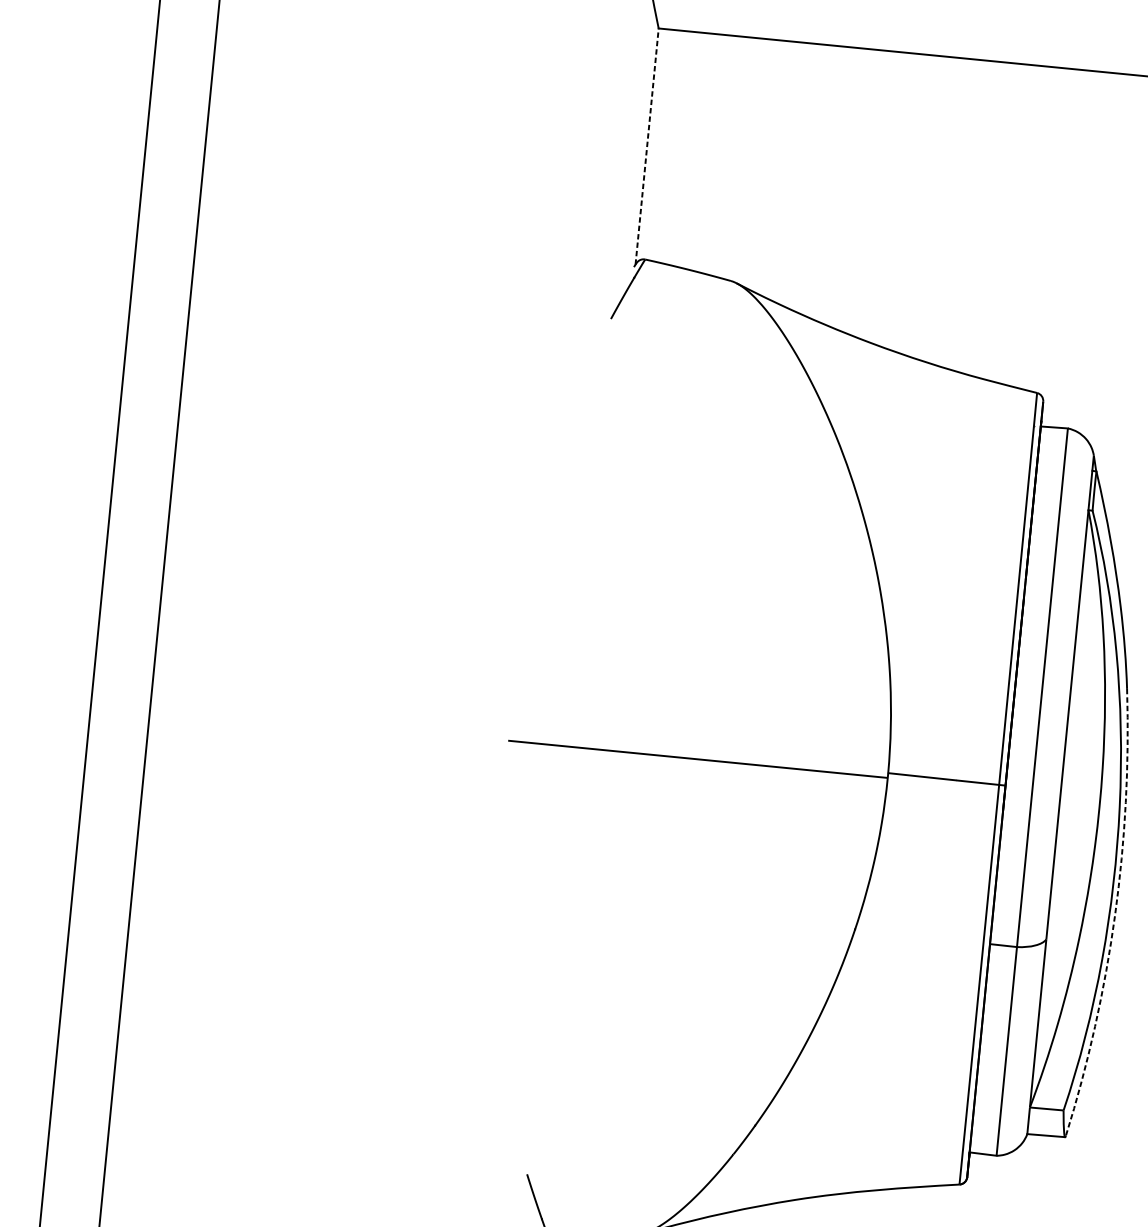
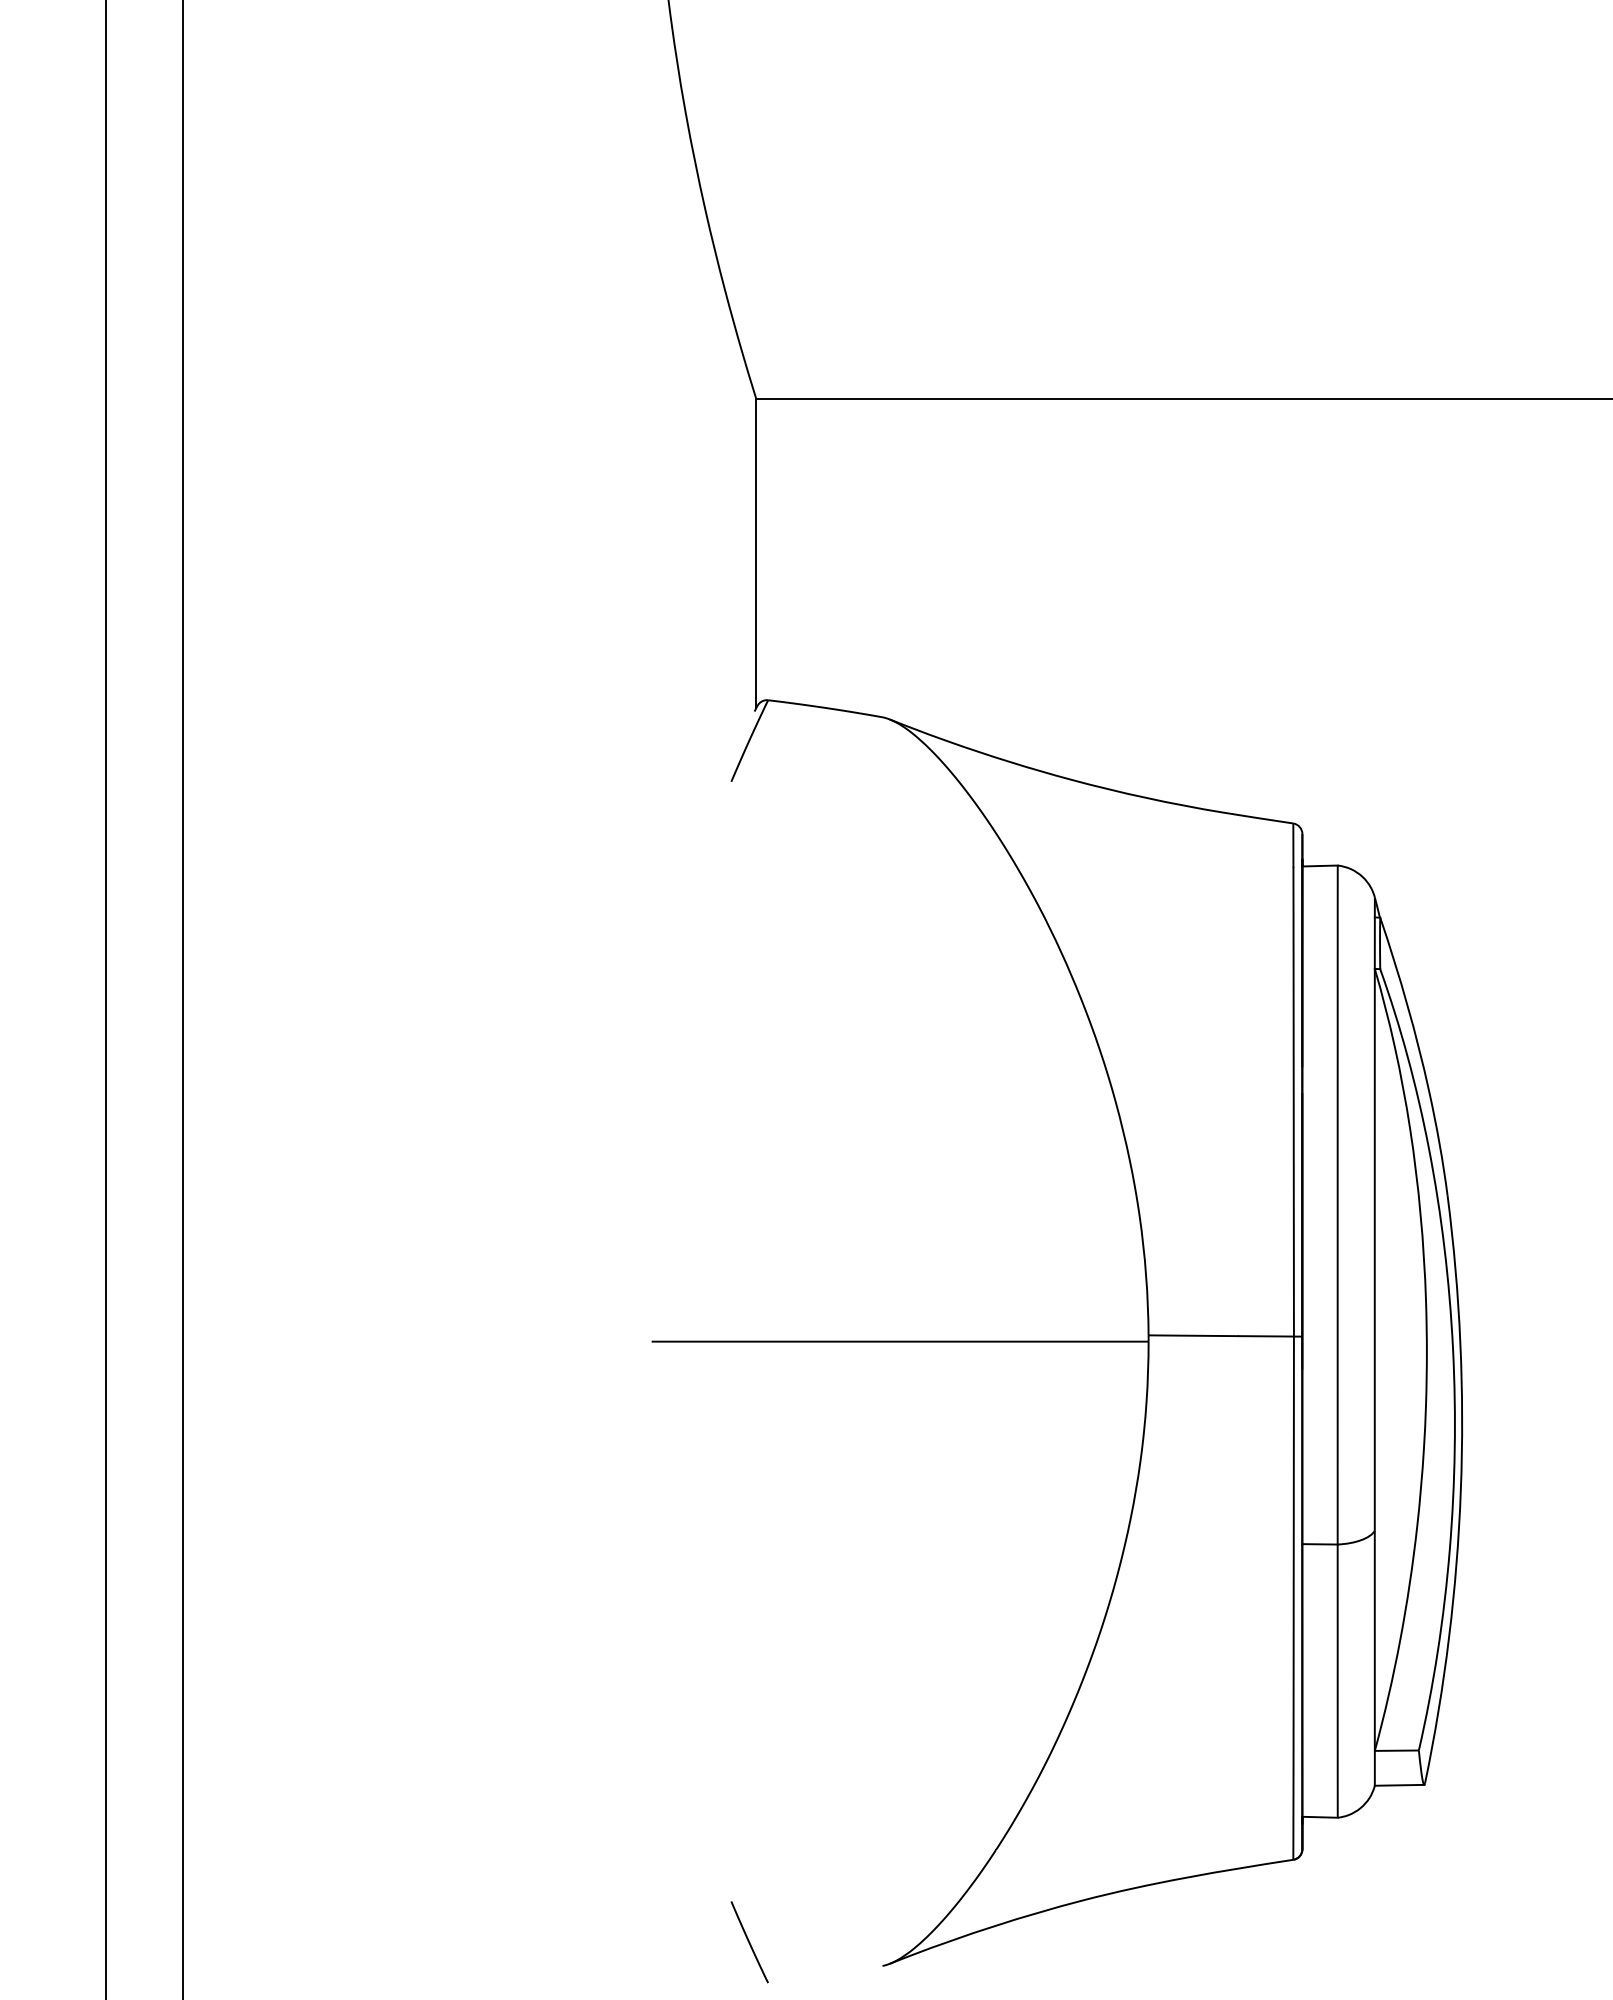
line: (647, 146) -> (756, 553), dashed -> solid
arc: (1114, 914) -> (1460, 1490), dashed -> solid

